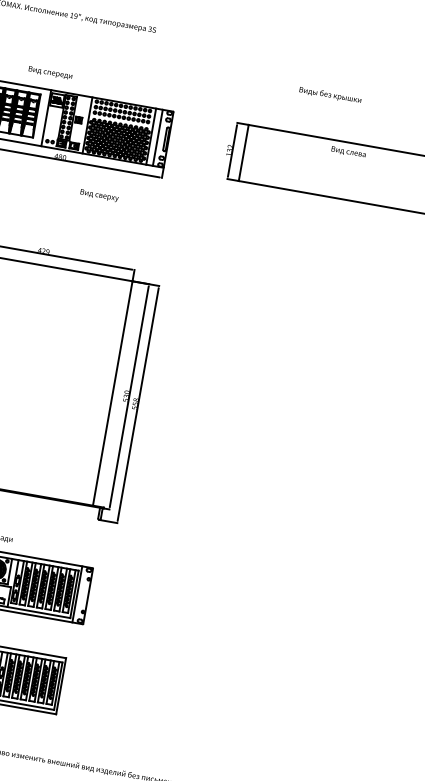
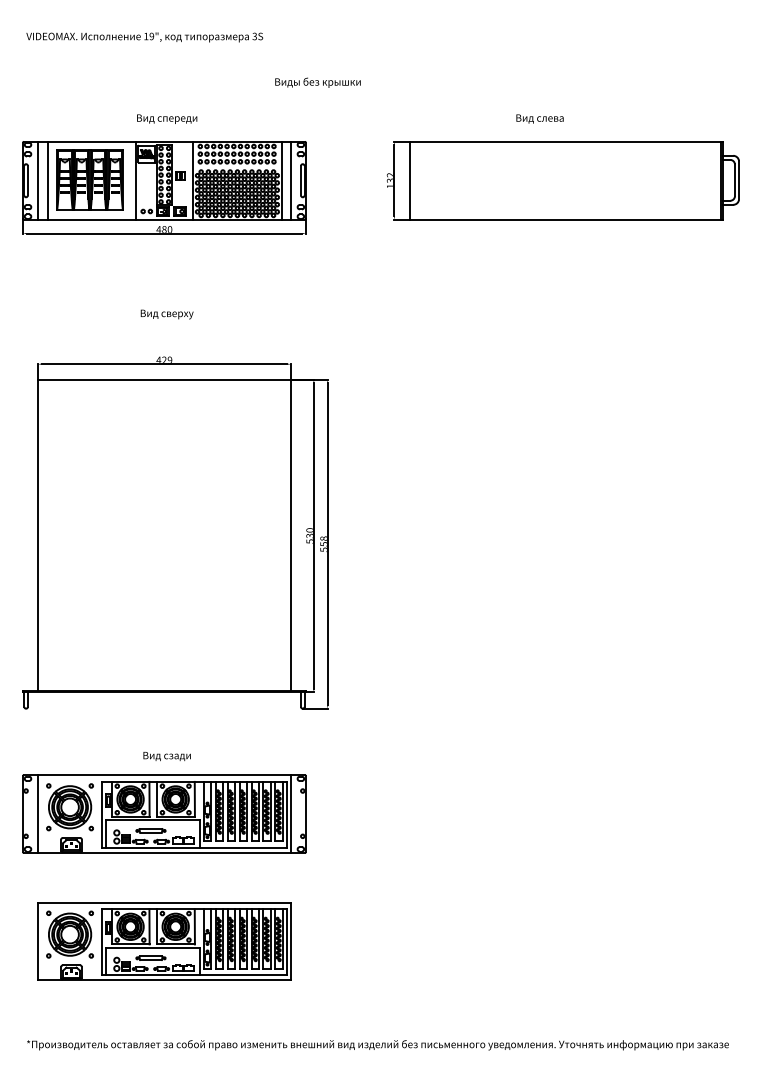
text: (50, 72) -> (167, 118), moved
text: (330, 95) -> (317, 82), moved
text: (348, 151) -> (539, 118), moved
text: (99, 195) -> (166, 314), moved

